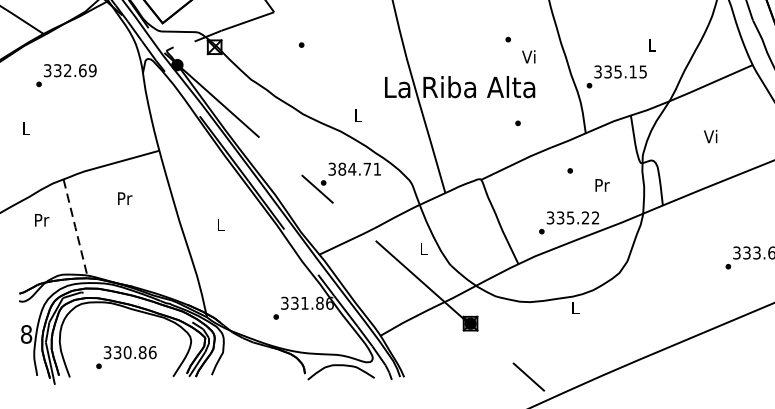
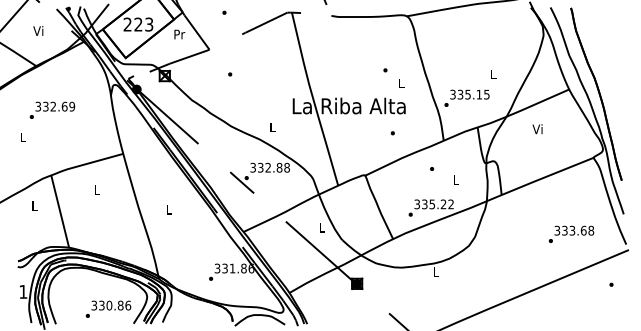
text: (528, 57) -> (400, 83), Vi -> L
text: (66, 74) -> (52, 109), moved
text: (710, 136) -> (537, 129), moved
text: (359, 168) -> (273, 167), 384.71 -> 332.88
text: (602, 184) -> (456, 179), Pr -> L
text: (125, 198) -> (97, 189), Pr -> L
text: (41, 219) -> (34, 205), Pr -> L
line: (75, 227) -> (60, 211), dashed -> solid
text: (26, 333) -> (23, 291), 8 -> 1
text: (126, 356) -> (108, 308), moved

